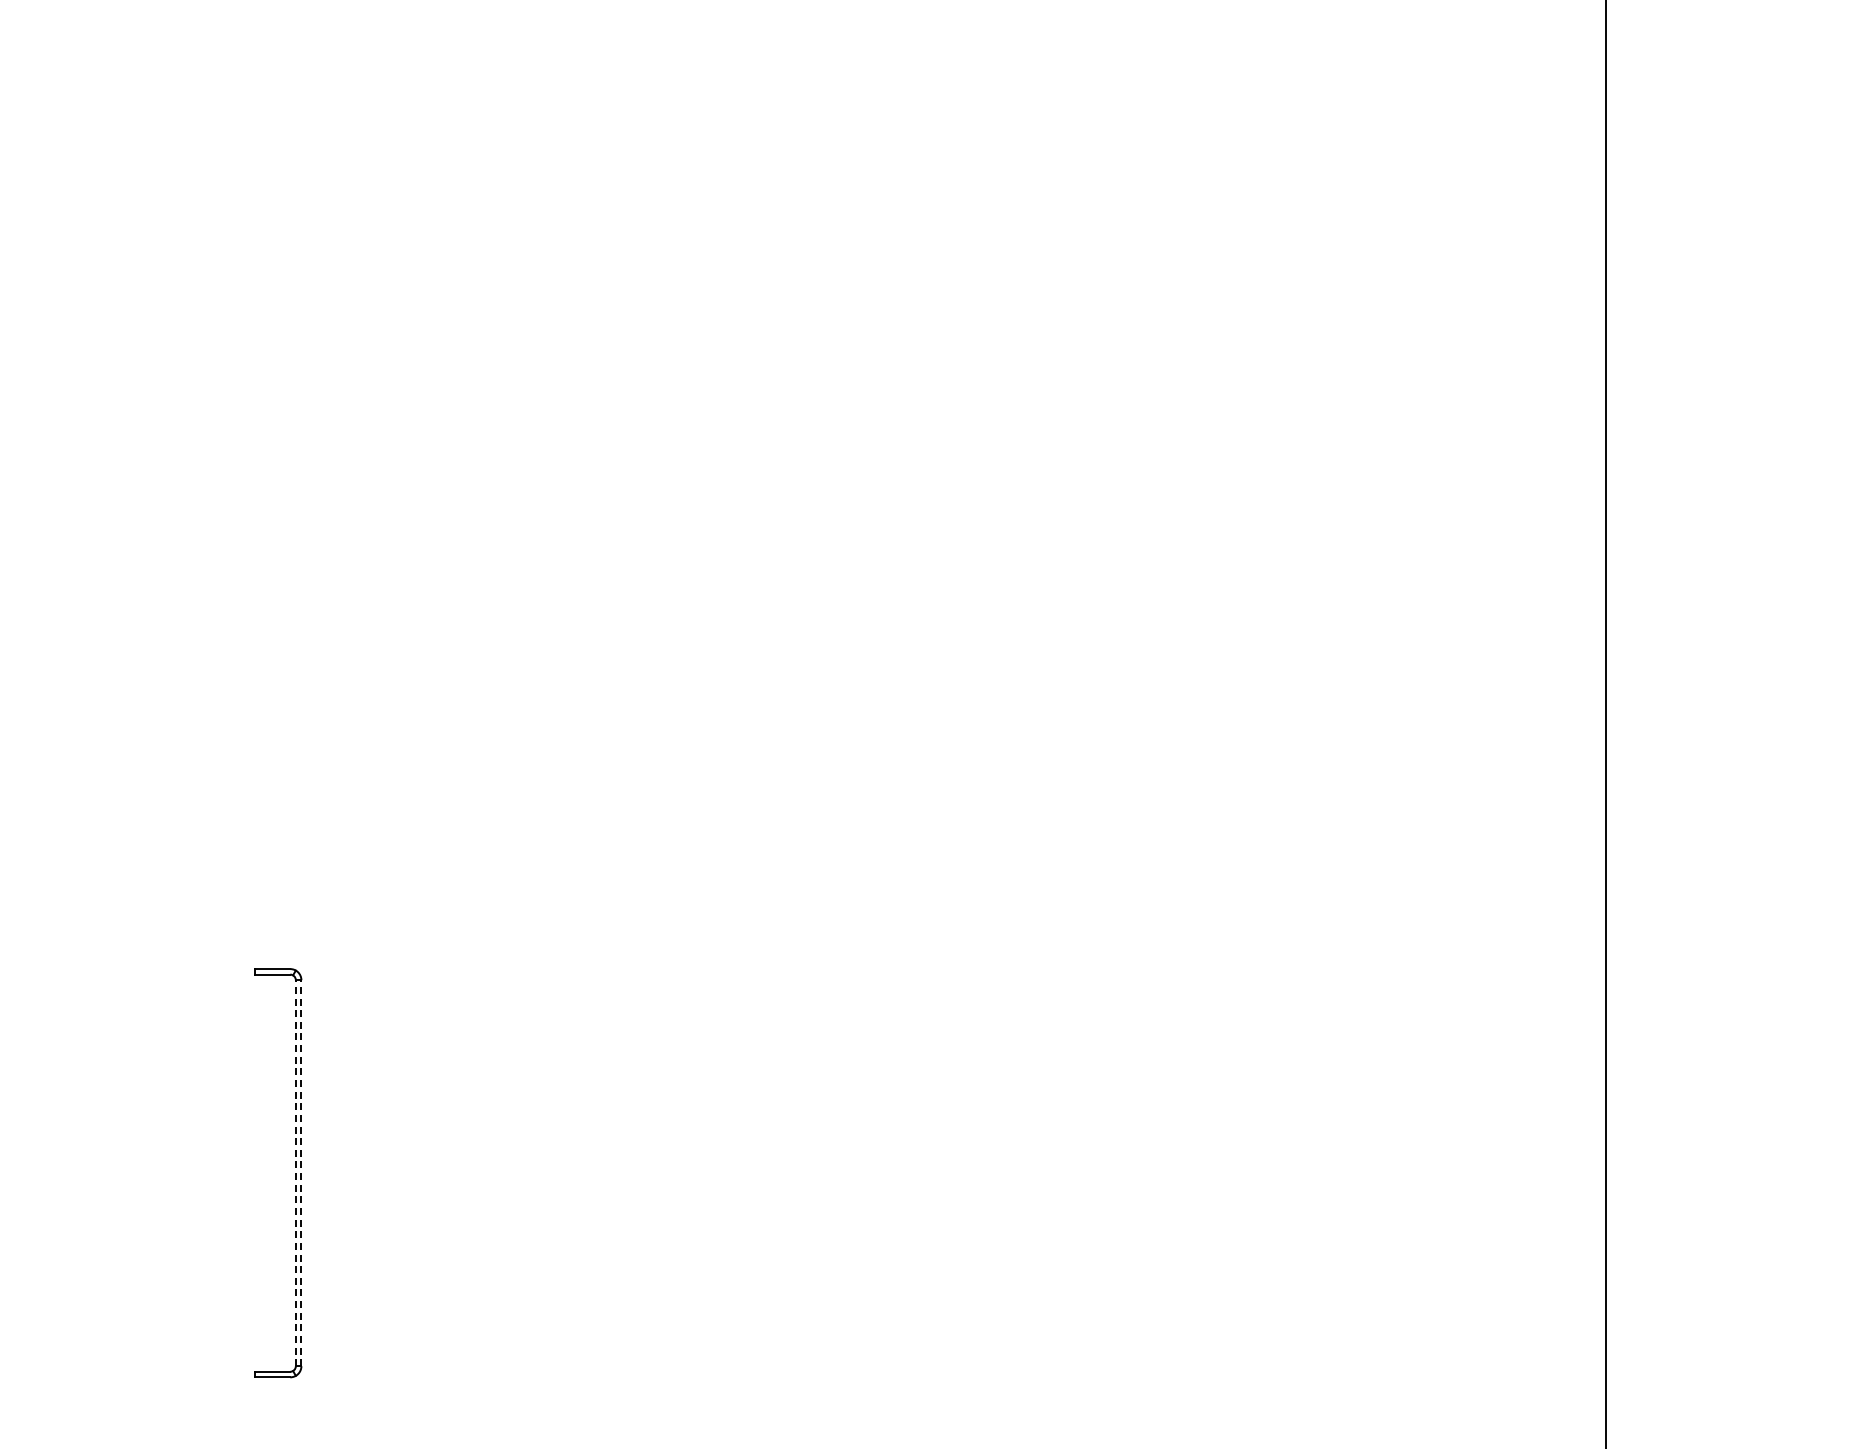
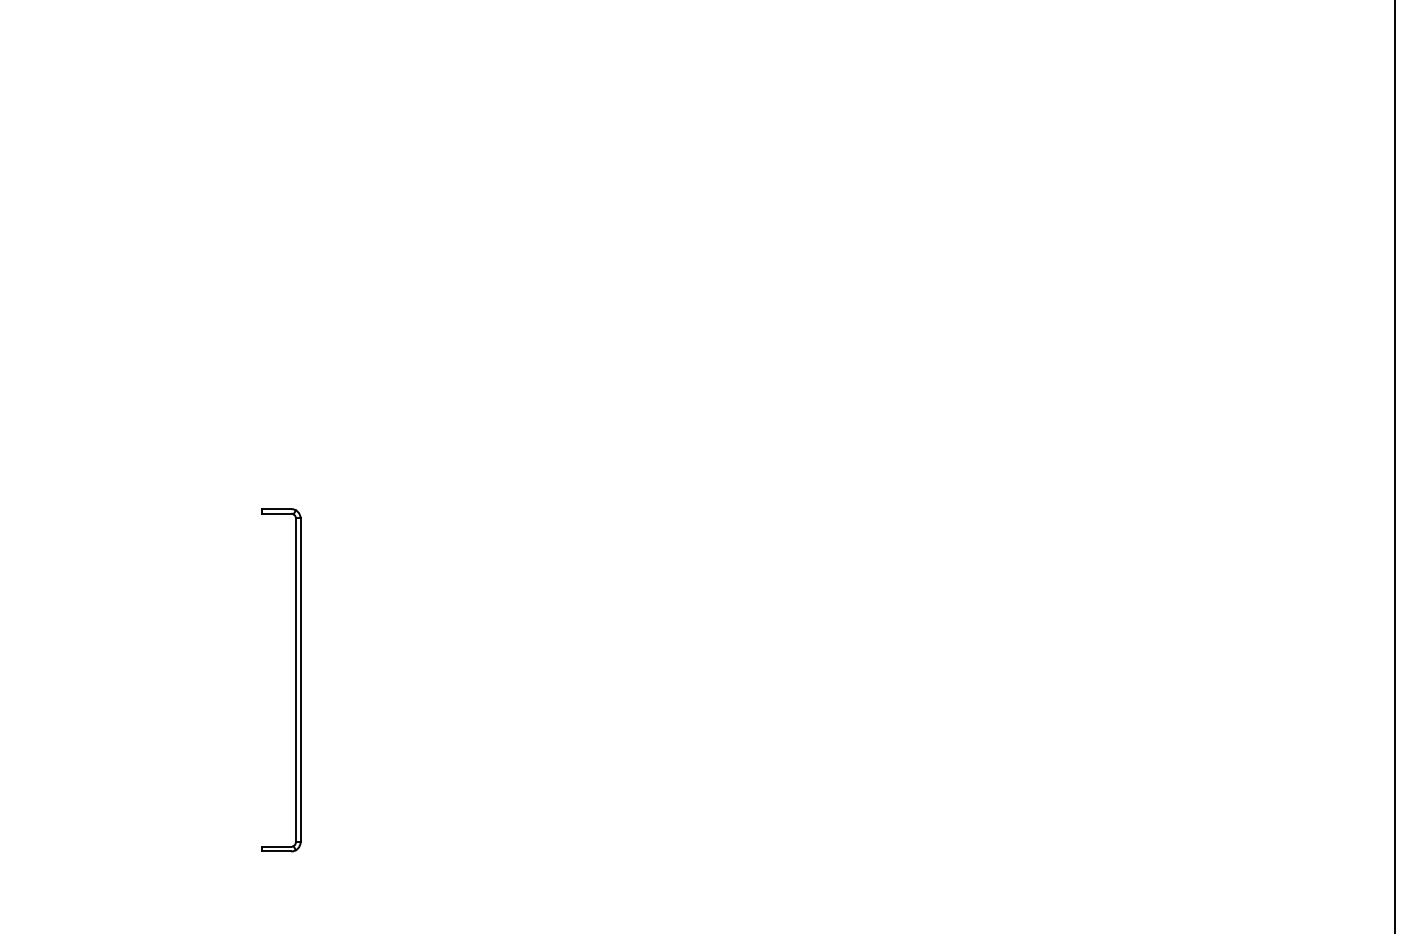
line: (295, 1172) -> (295, 679), dashed -> solid
line: (301, 1172) -> (300, 679), dashed -> solid

